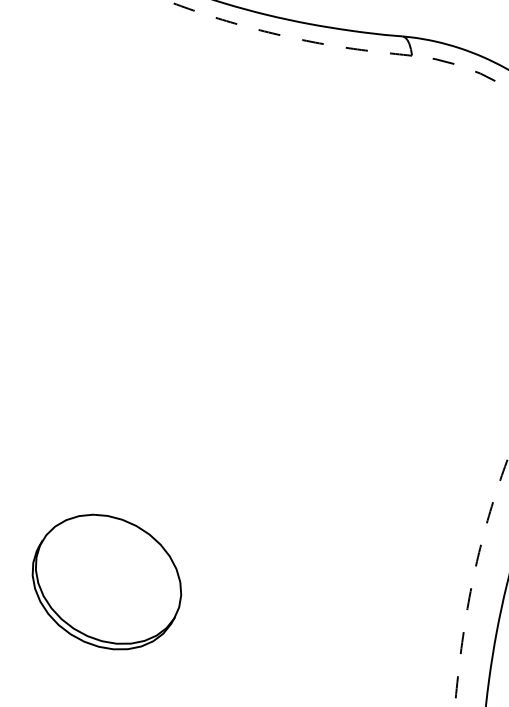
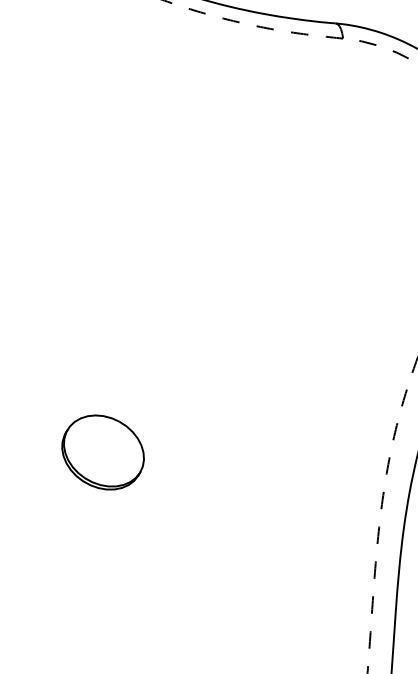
part: (106, 582) -> (102, 452), size x0.7

